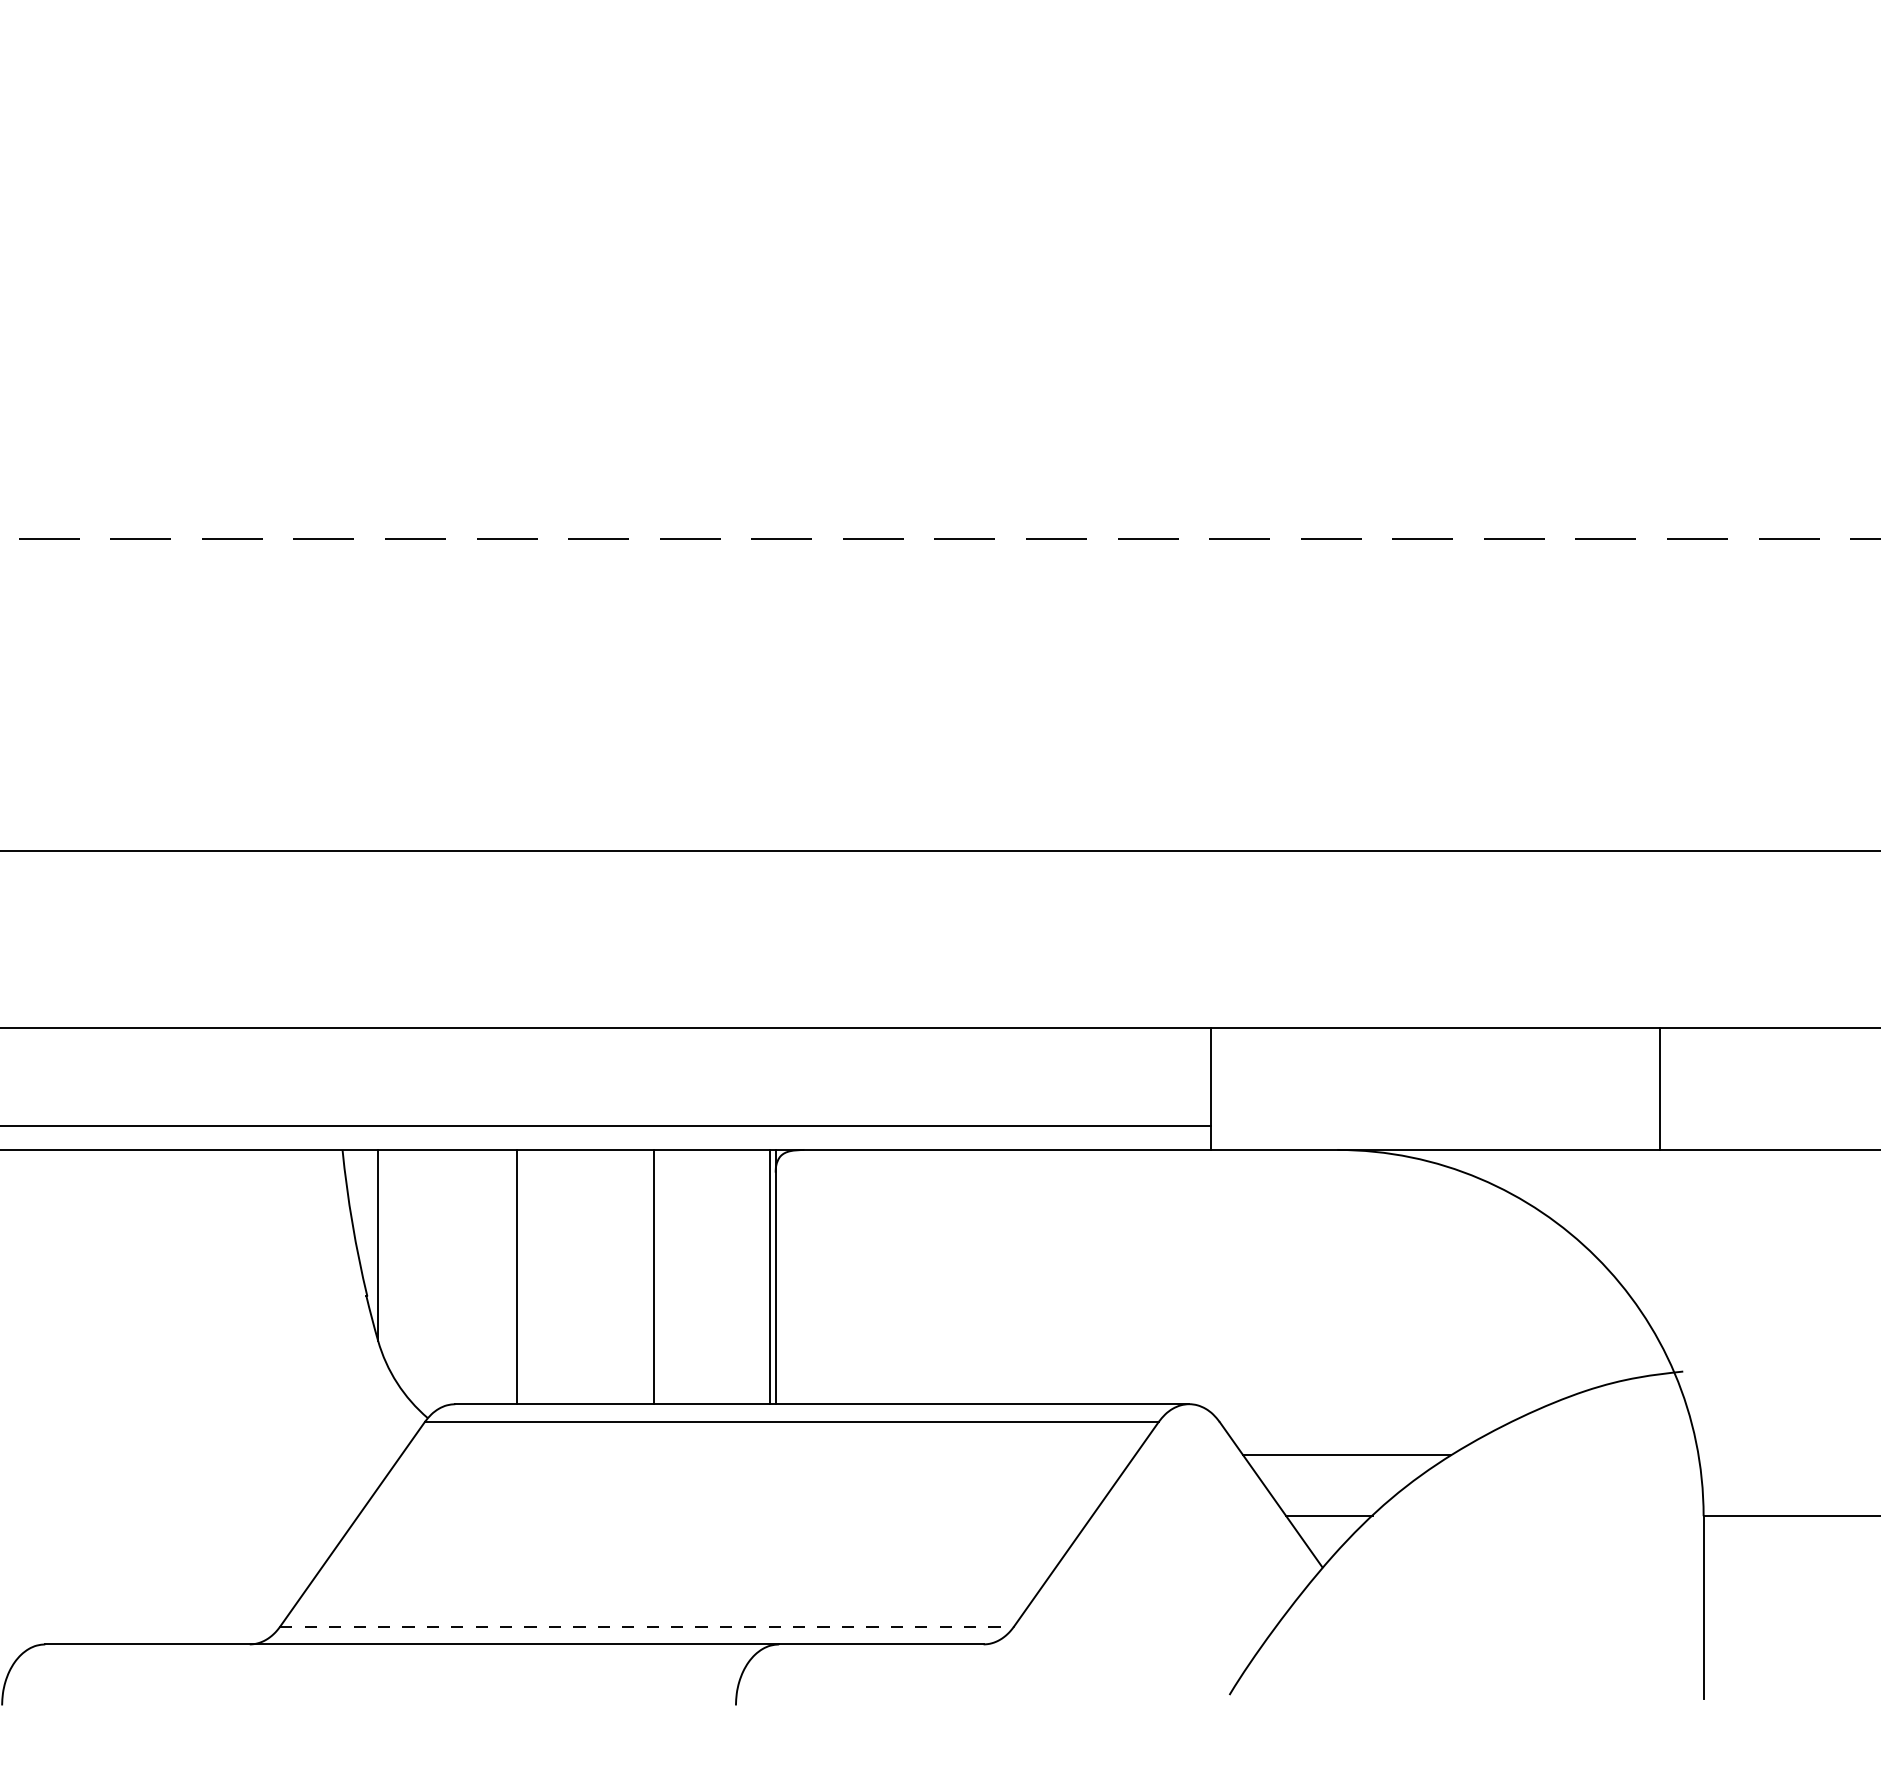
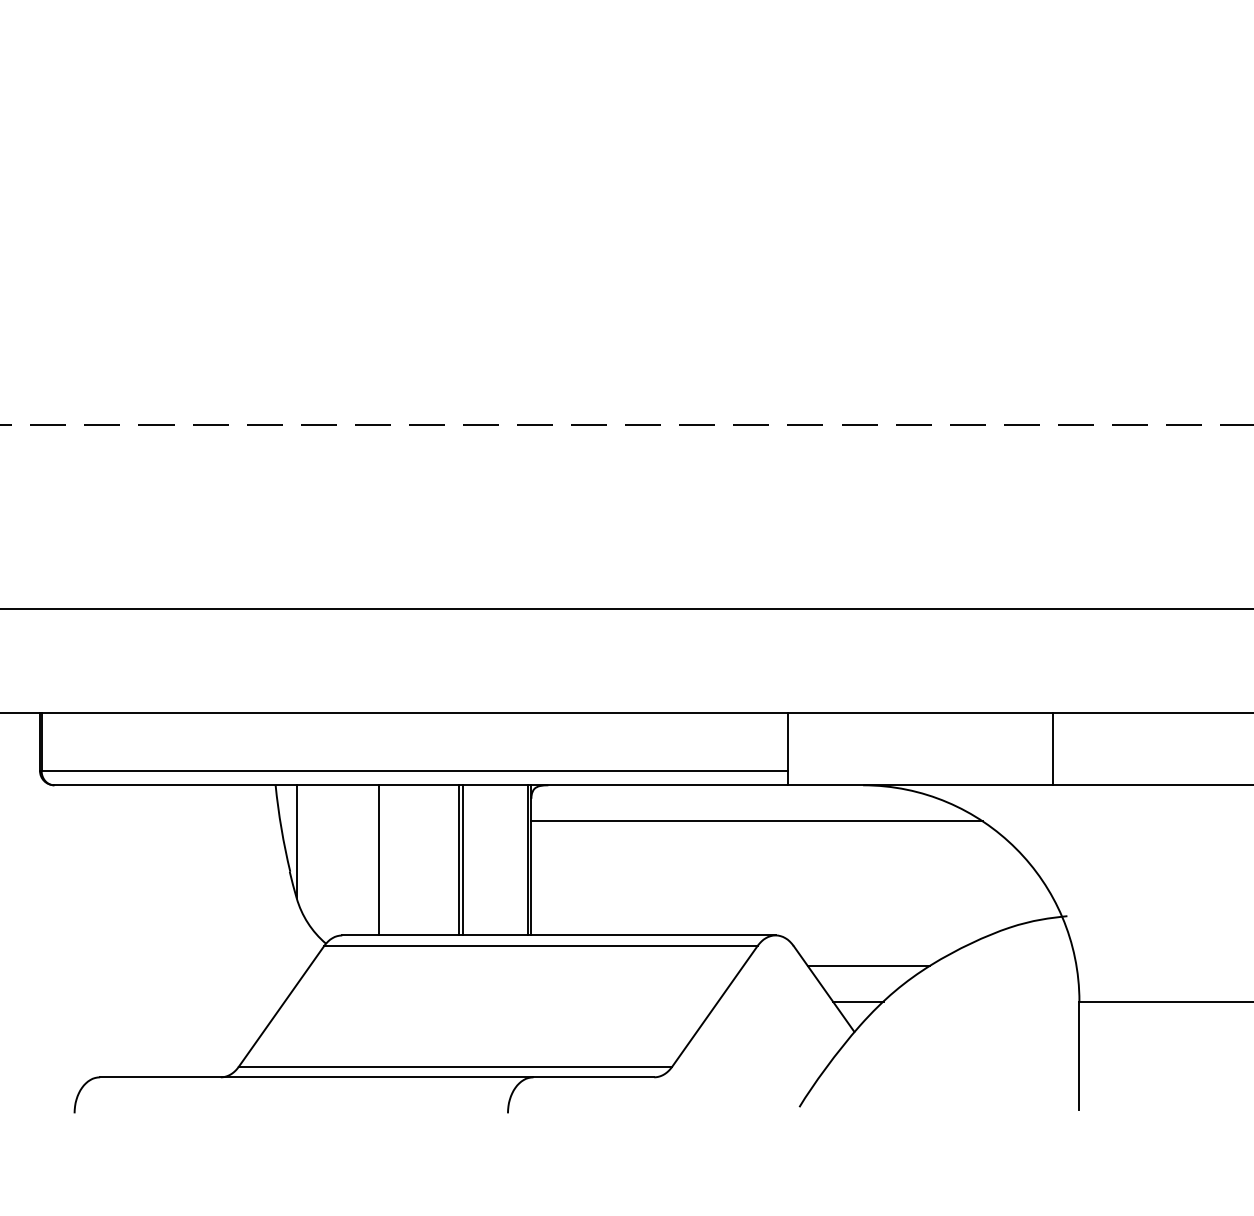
line: (1156, 1211) -> (756, 821), added
line: (658, 1277) -> (462, 860), added
line: (647, 1626) -> (455, 1066), dashed -> solid

